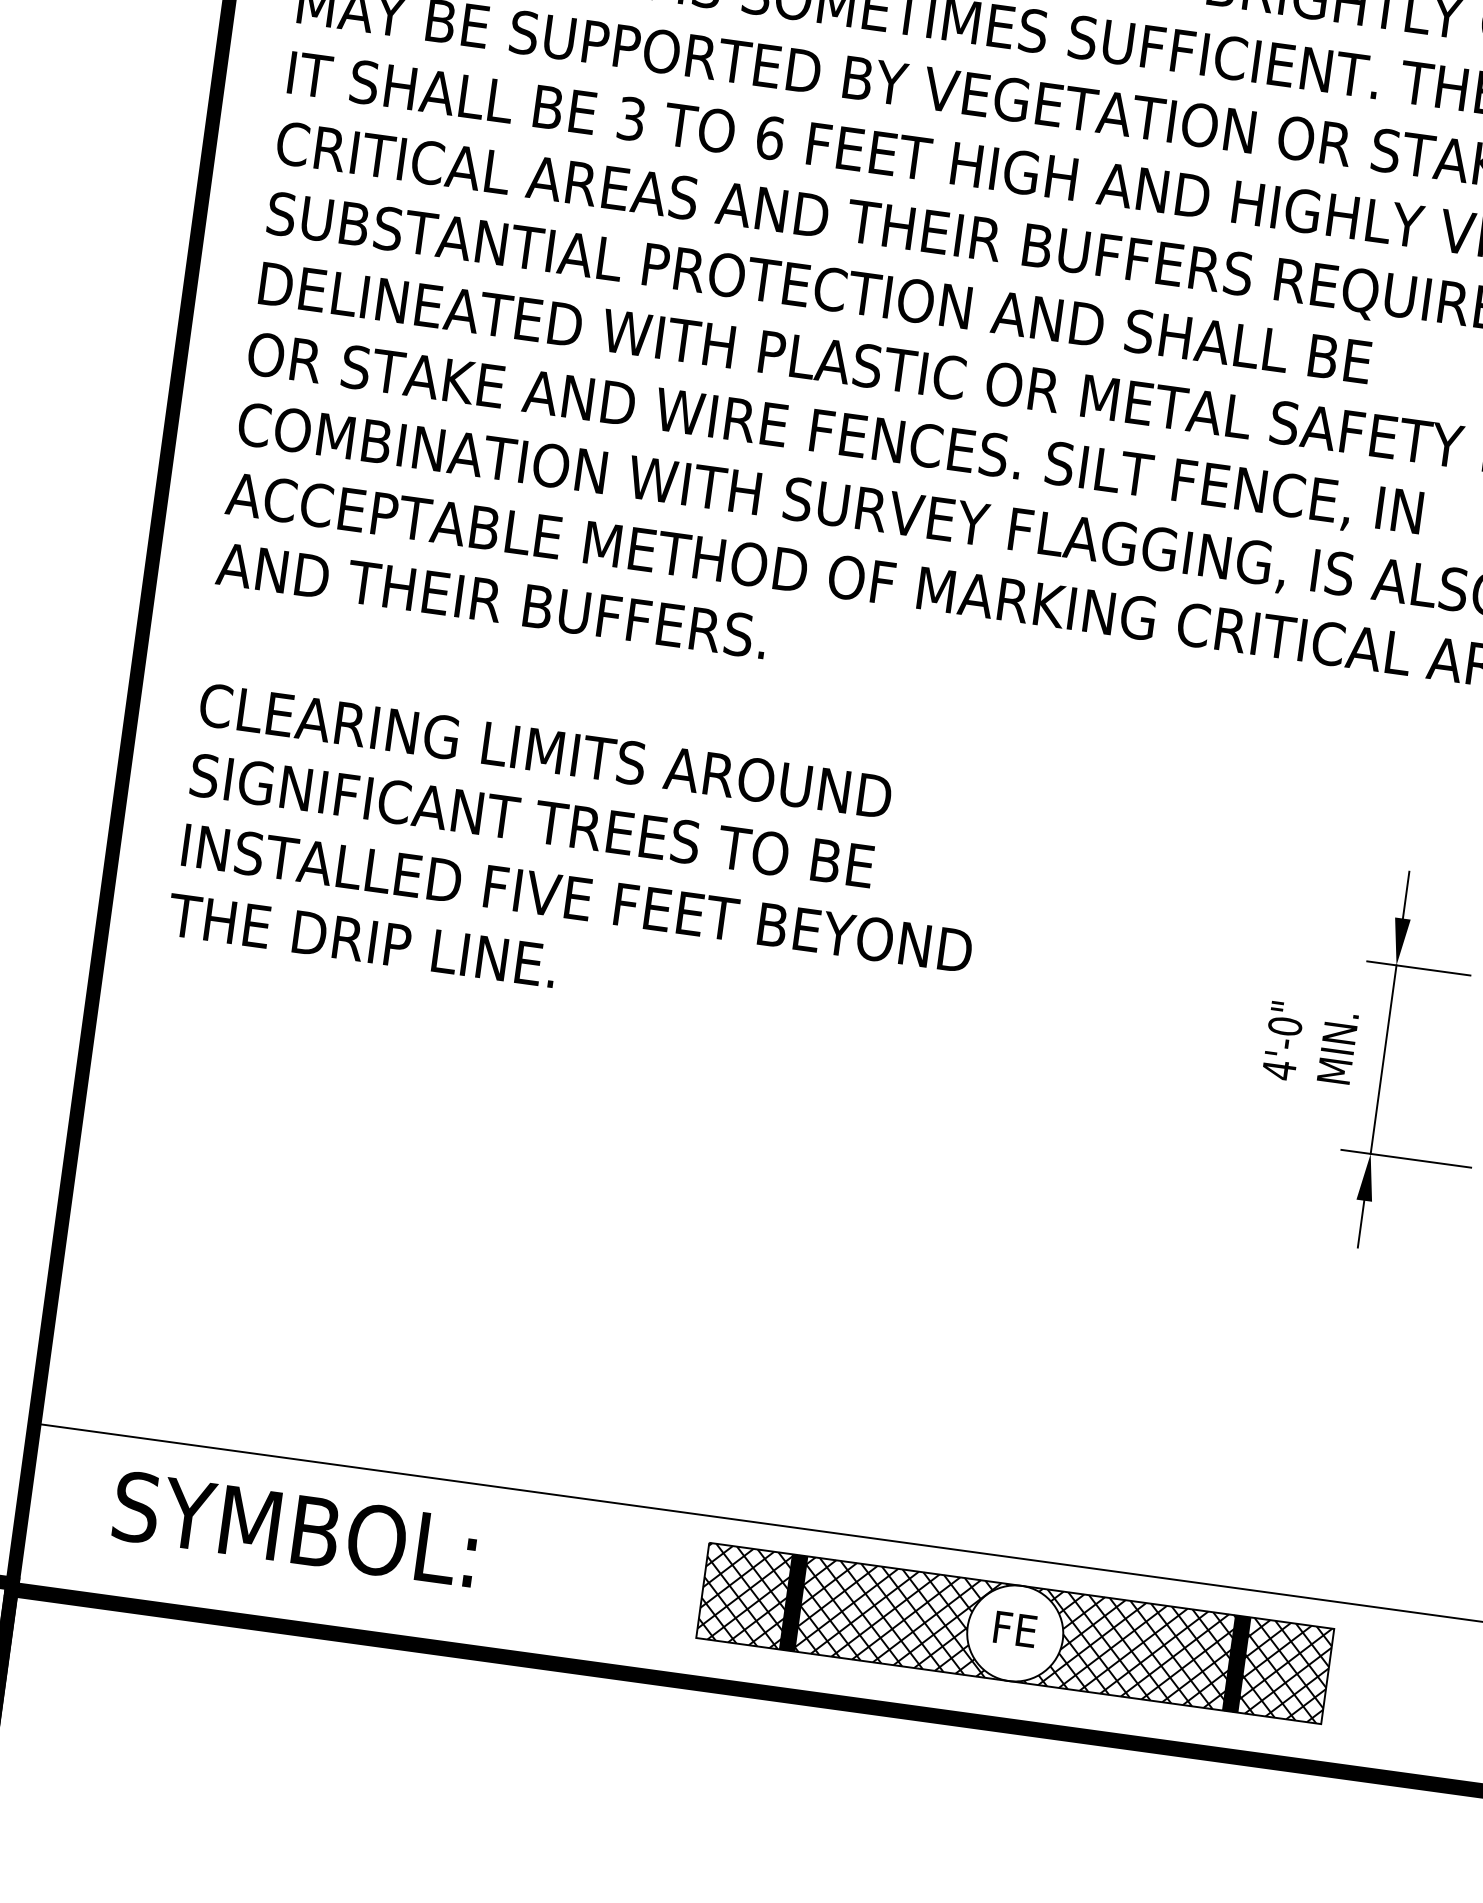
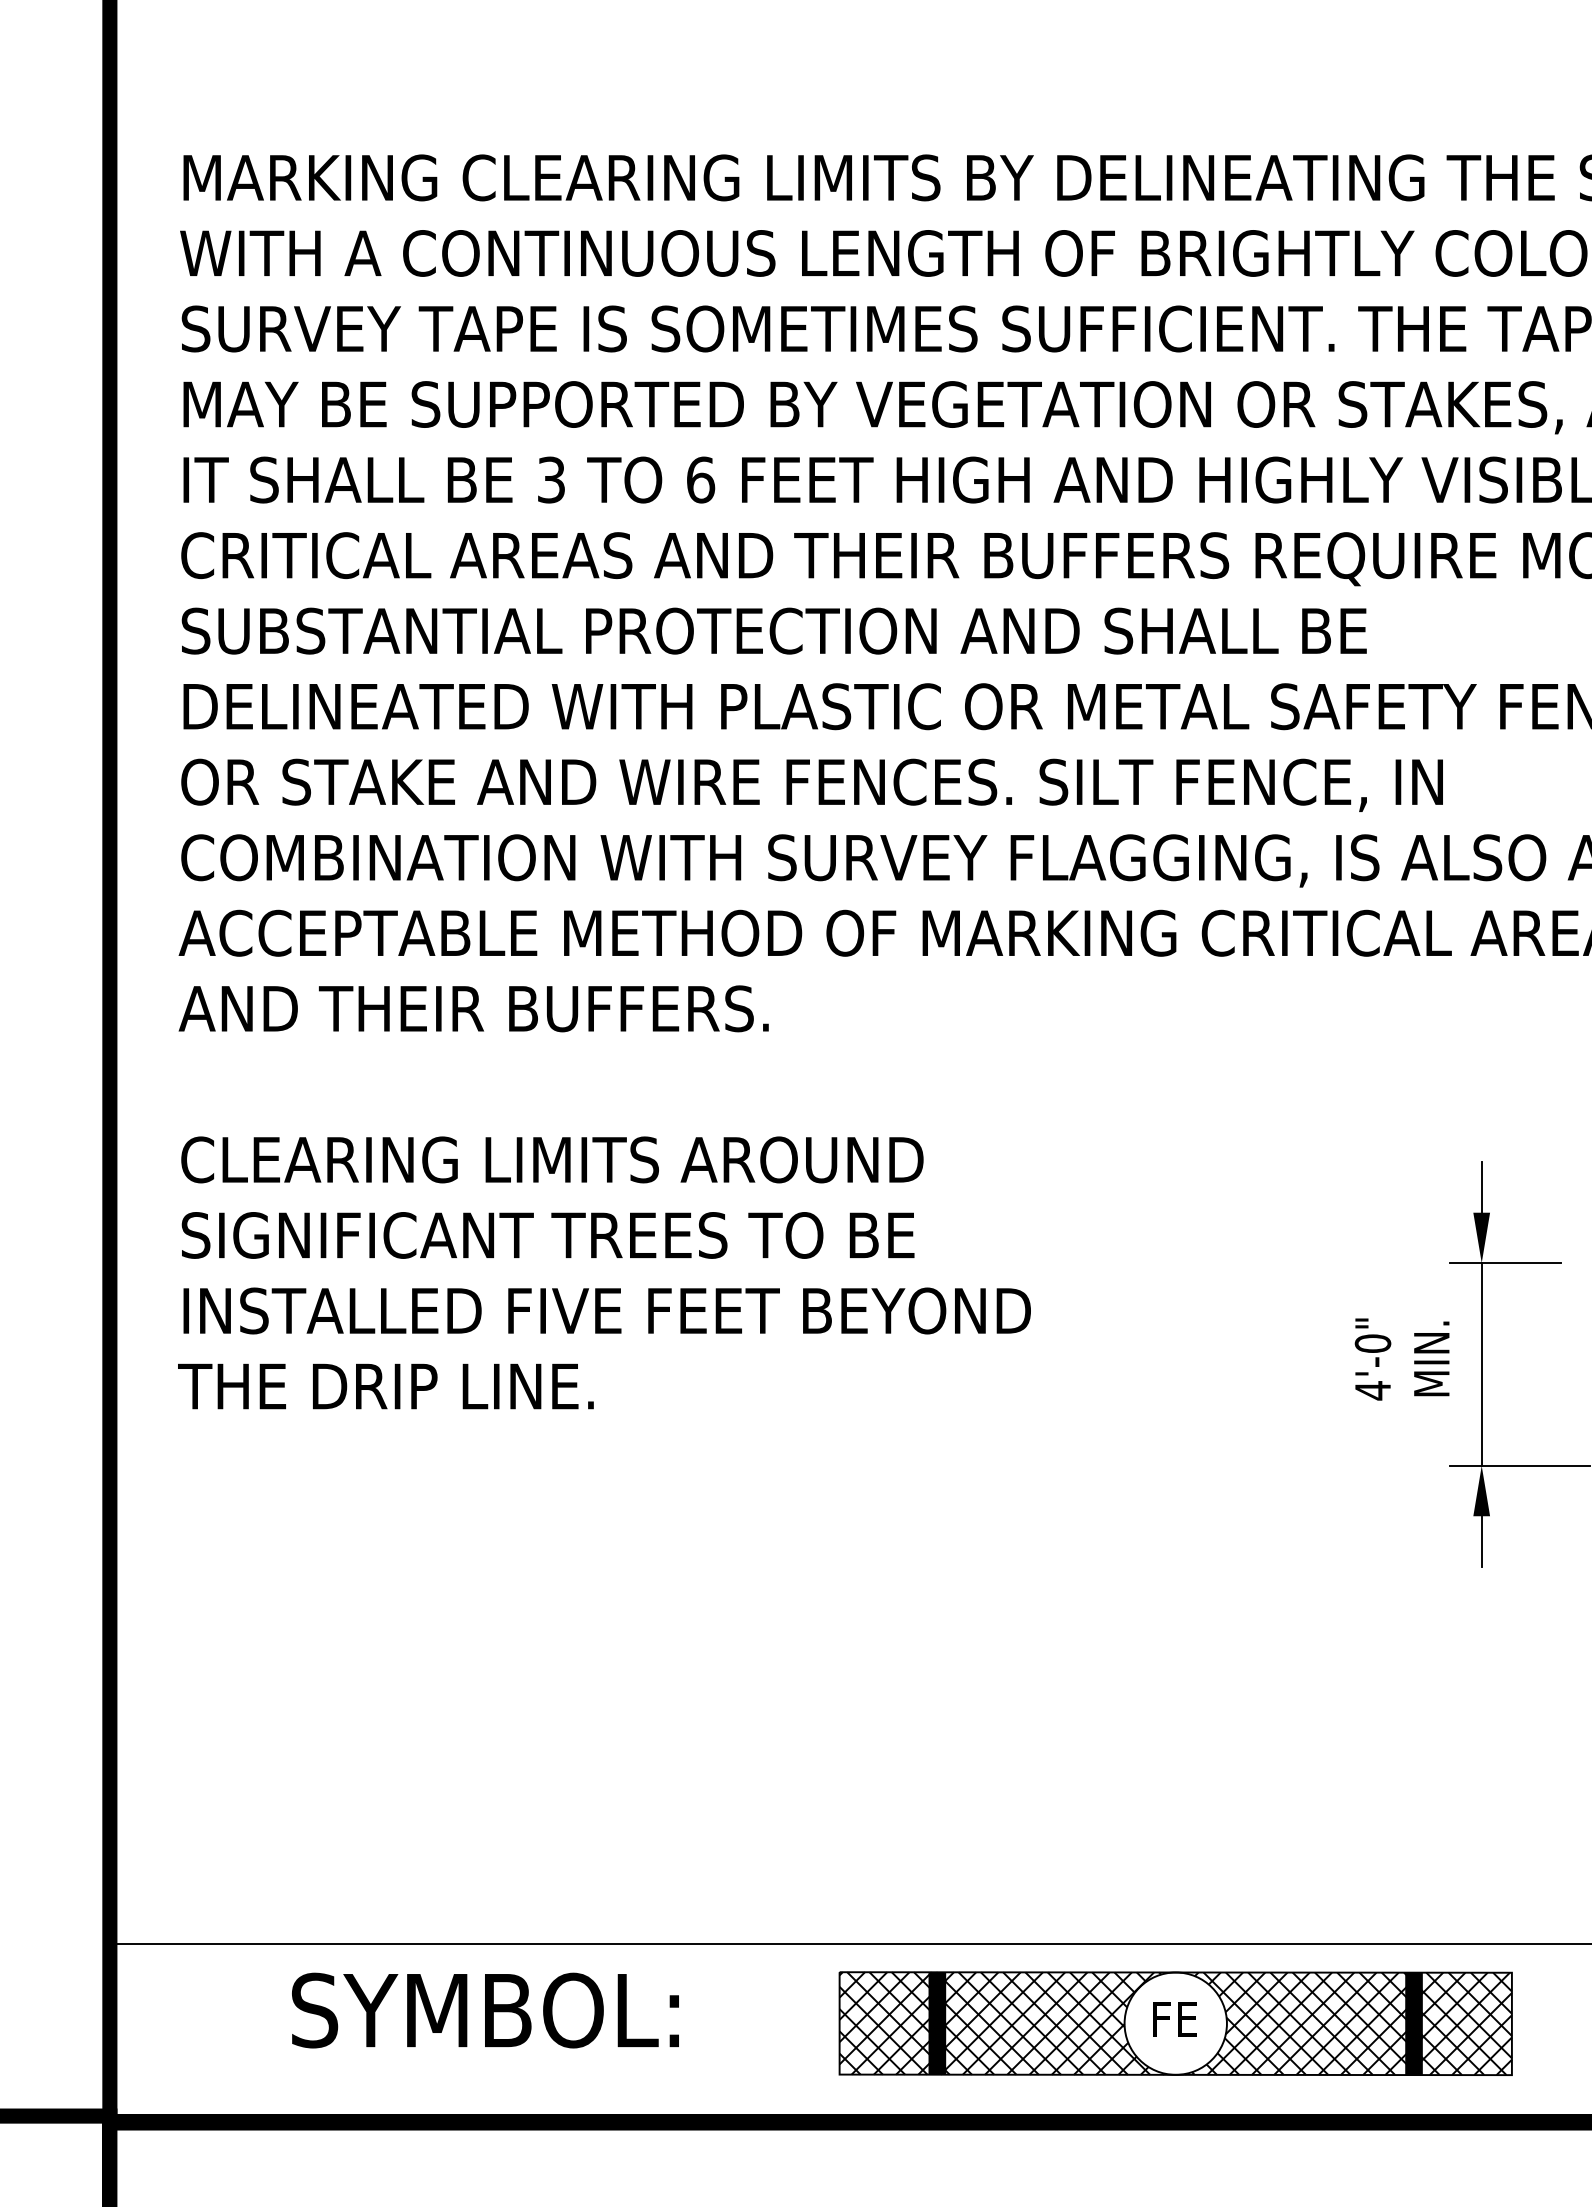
text: (295, 1529) -> (485, 2010), moved

